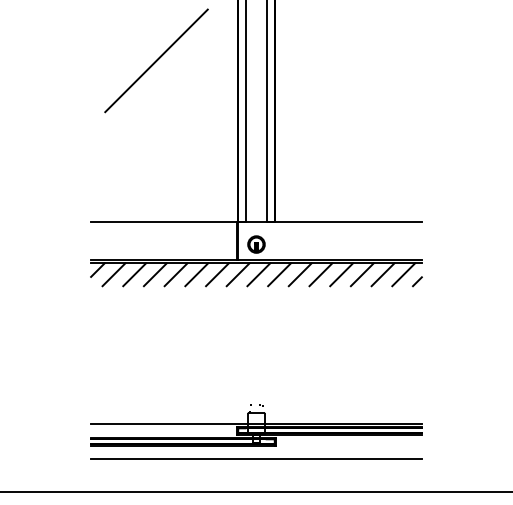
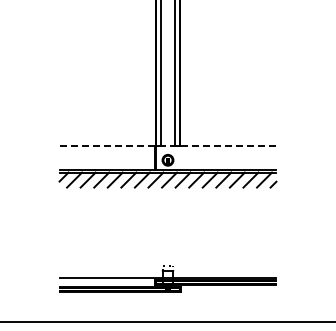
line: (156, 60) -> (102, 39), removed
line: (255, 221) -> (167, 145), solid -> dashed
line: (255, 458) -> (167, 300), removed

